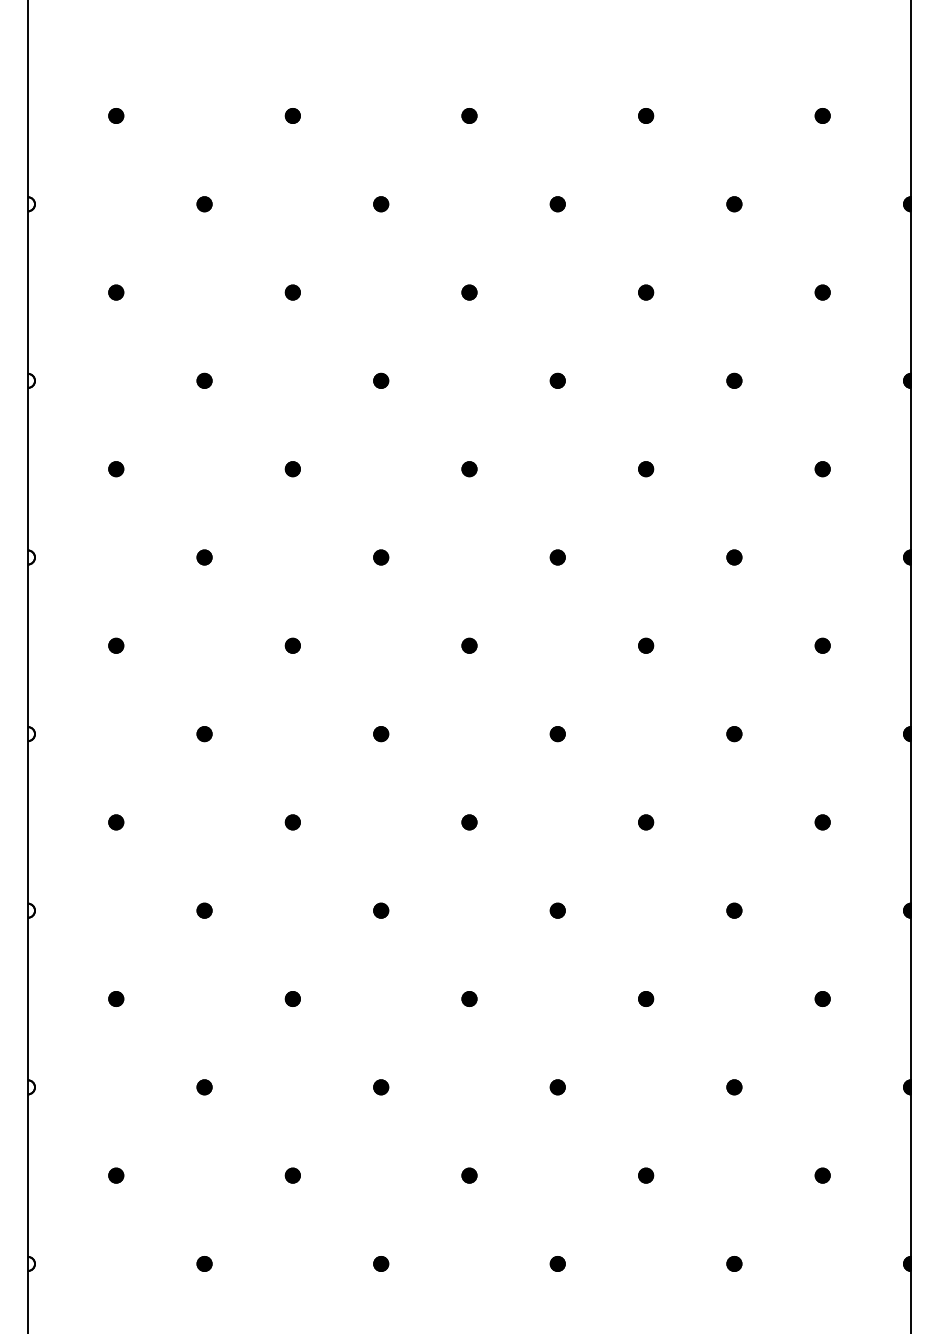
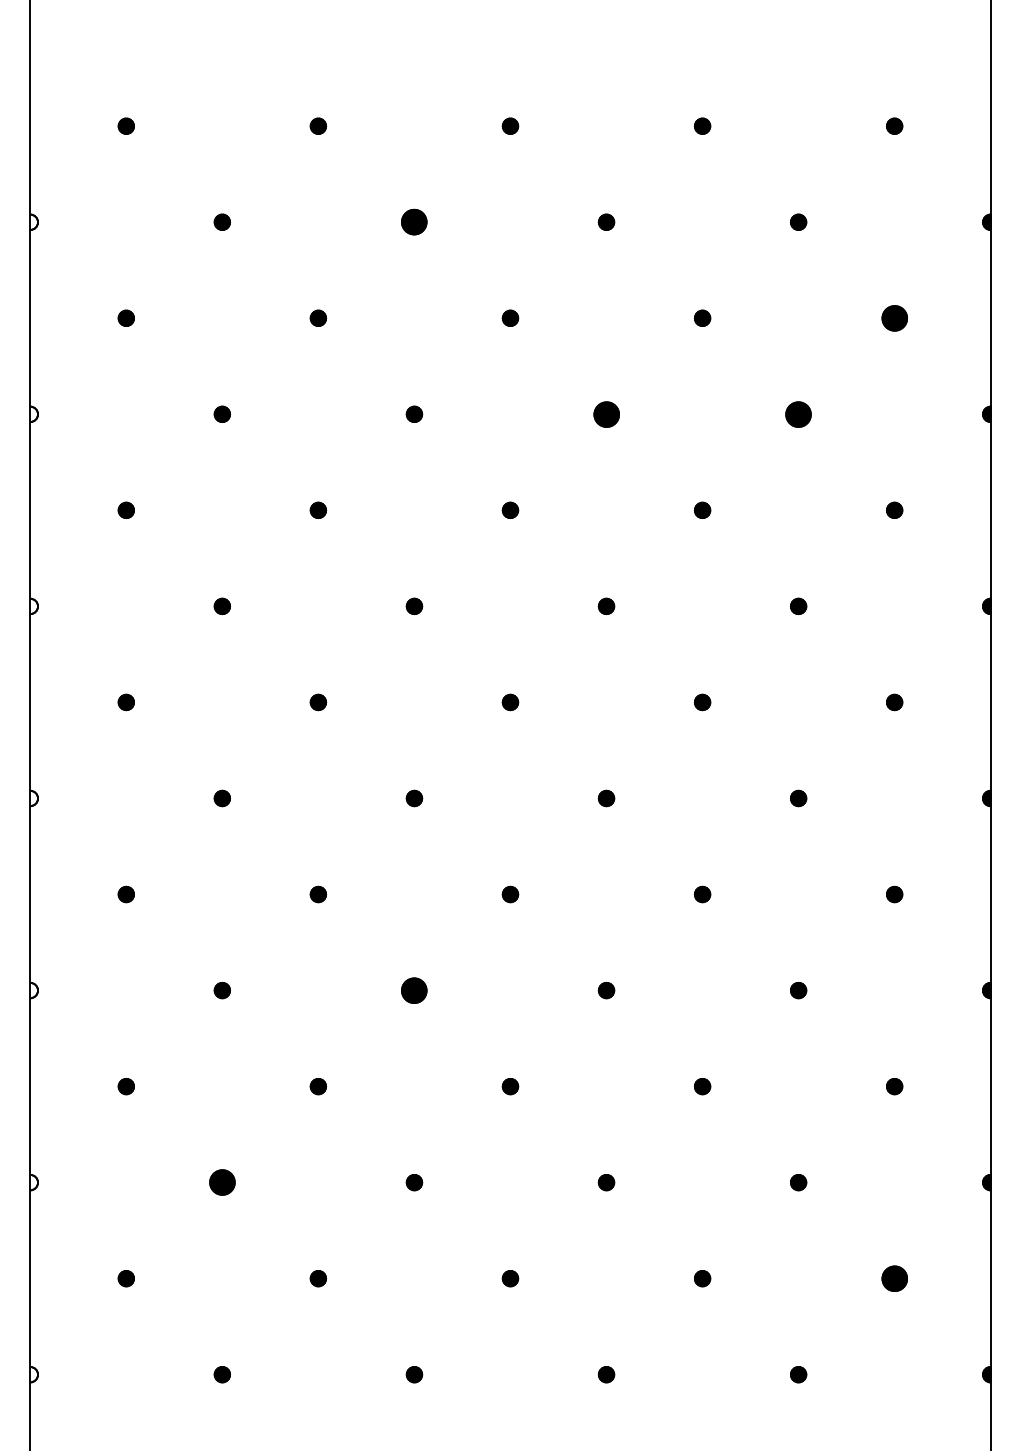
part: (381, 204) -> (414, 222), size x1.6
part: (822, 292) -> (894, 318), size x1.6
part: (557, 380) -> (606, 413), size x1.6
part: (734, 380) -> (798, 413), size x1.6
part: (381, 910) -> (414, 990), size x1.6
part: (204, 1087) -> (222, 1182), size x1.6
part: (822, 1175) -> (894, 1278), size x1.6

